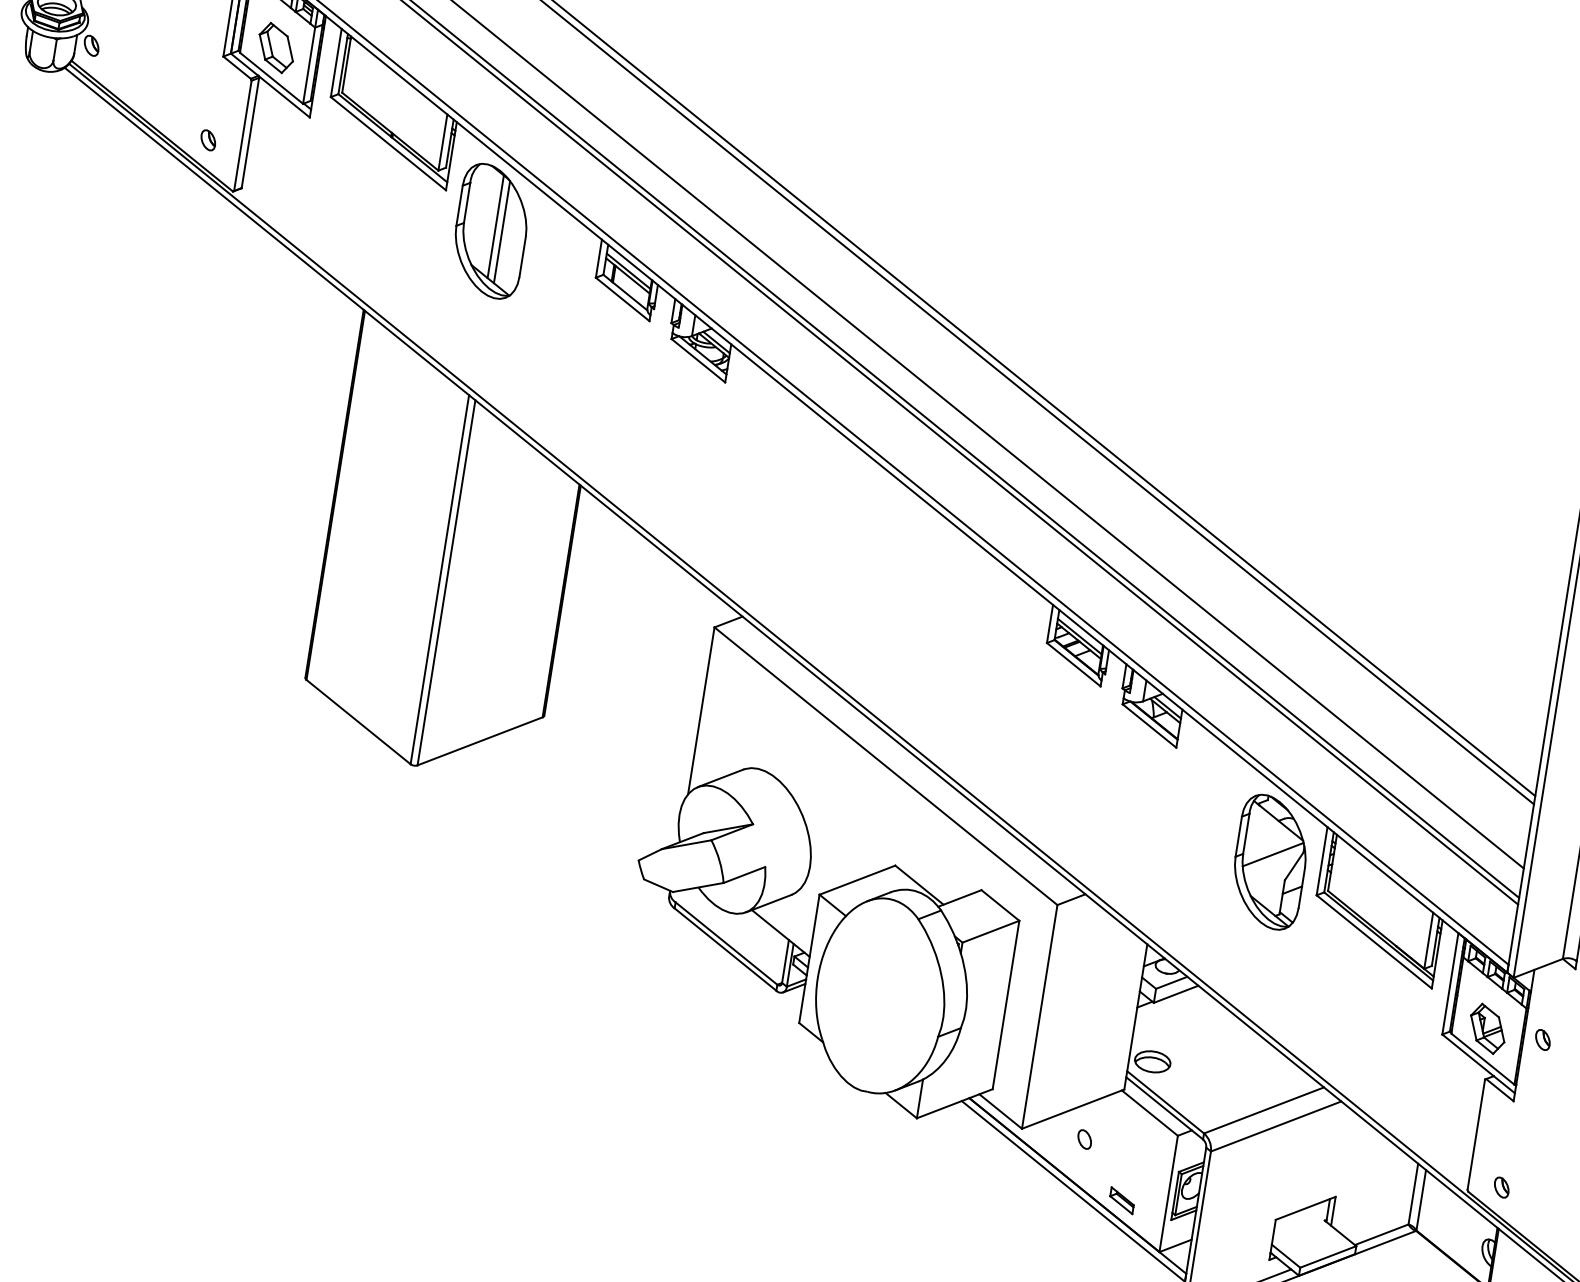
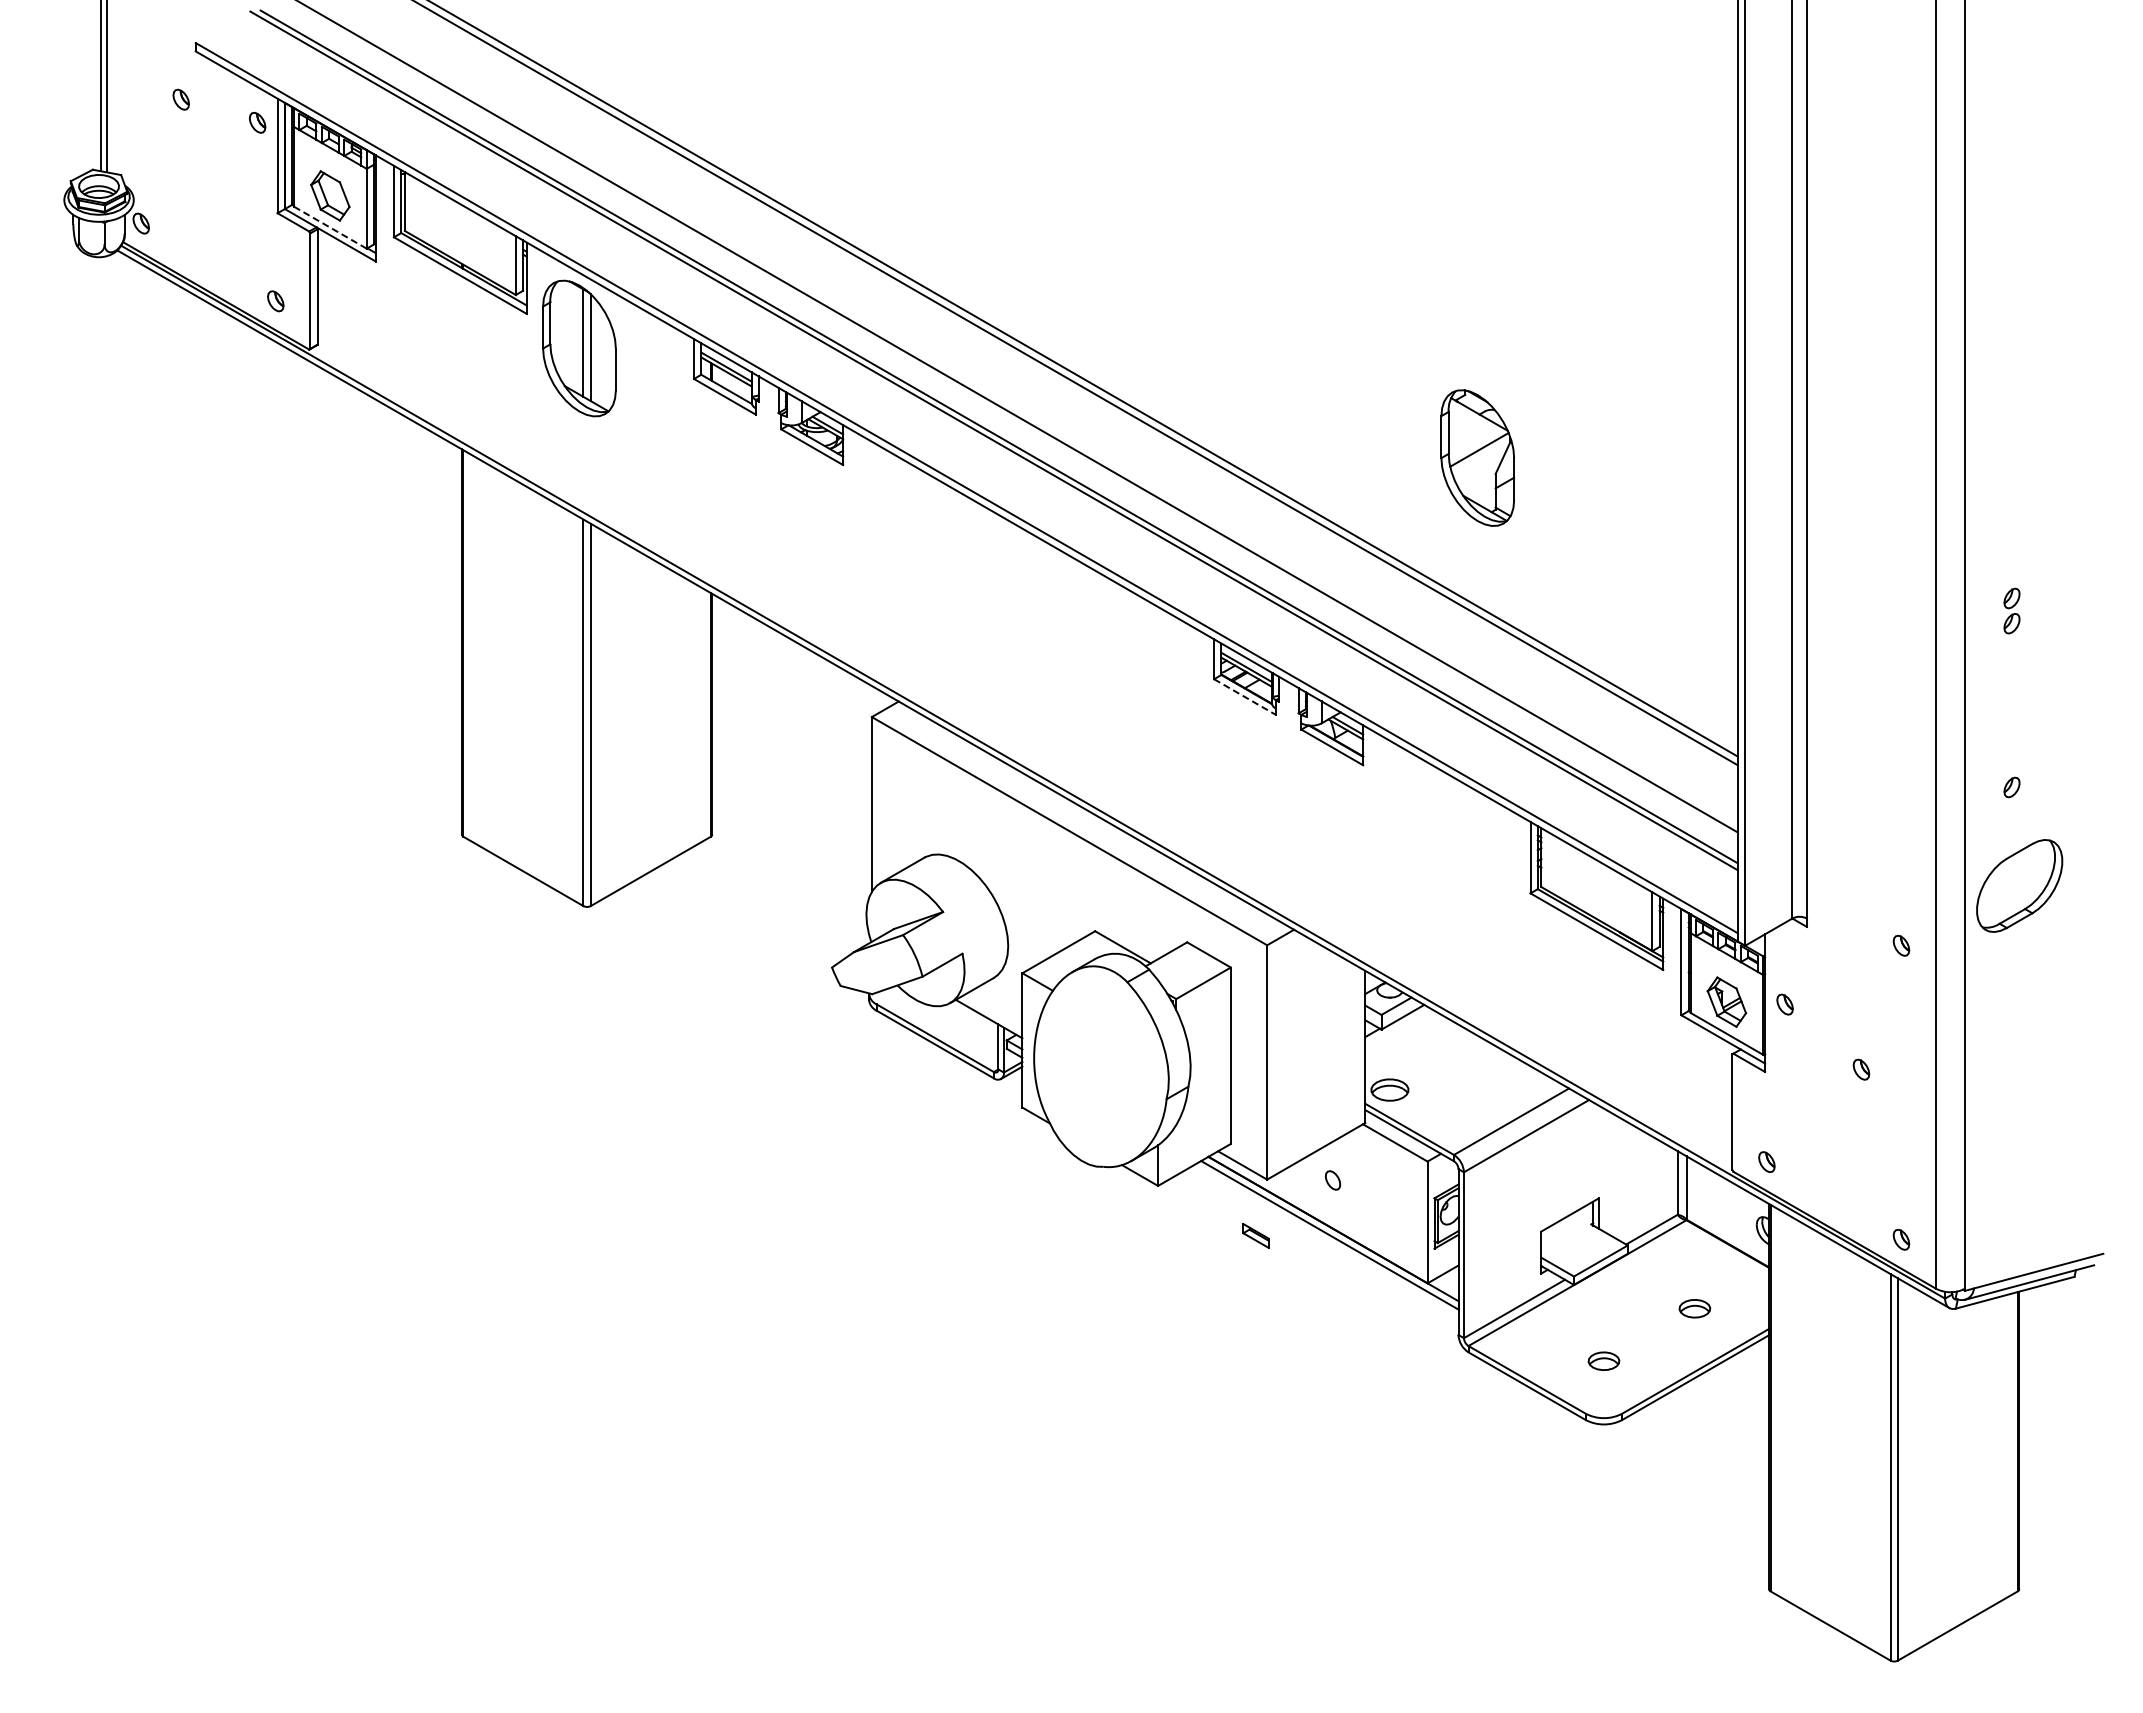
line: (271, 78) -> (330, 227), solid -> dashed
line: (1074, 665) -> (1245, 697), solid -> dashed
part: (1270, 861) -> (1477, 457), moved
part: (1121, 1200) -> (1255, 1235), moved

